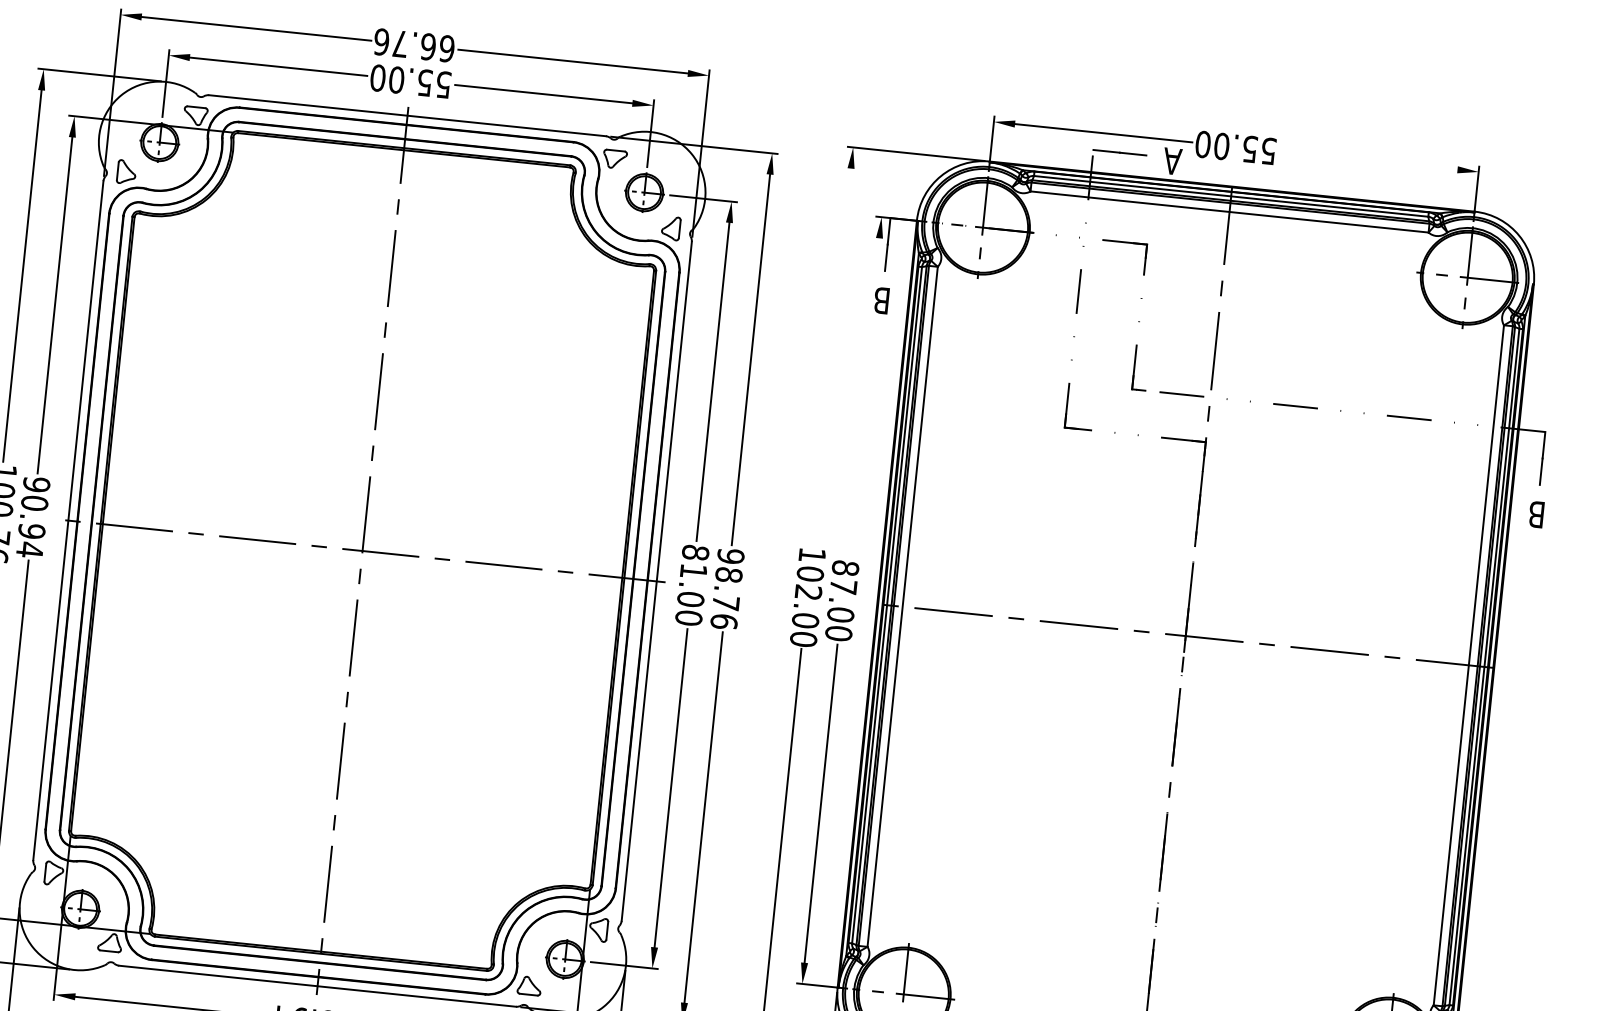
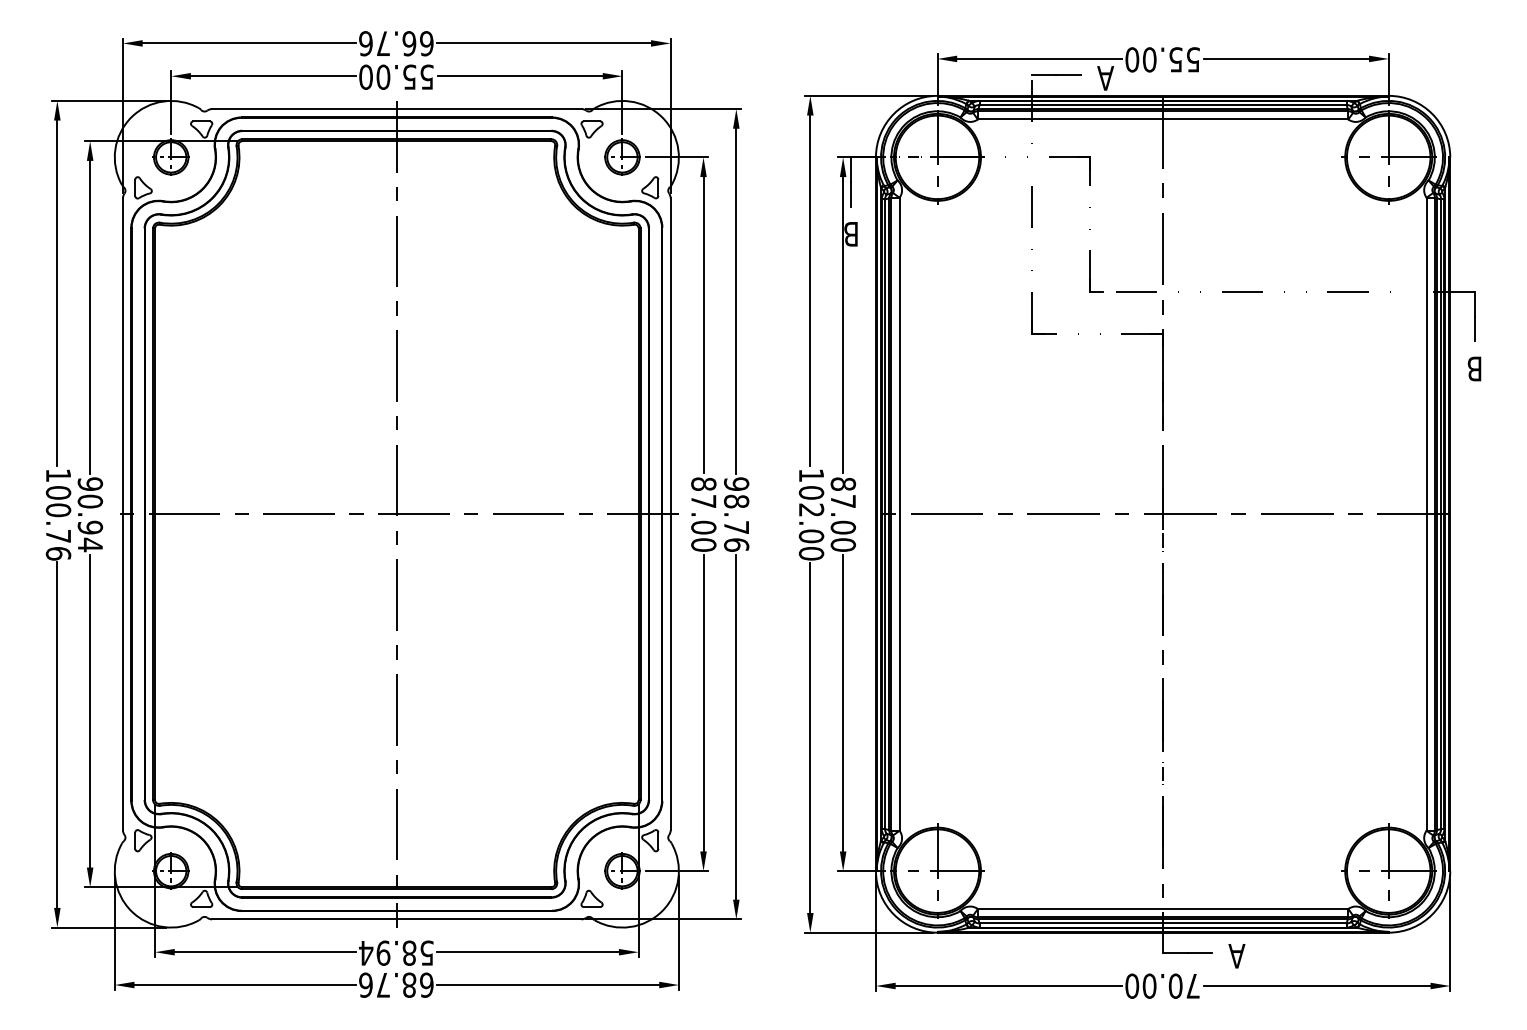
line: (1368, 160) -> (1286, 58), added
line: (831, 356) -> (810, 290), added
line: (863, 397) -> (843, 325), added
text: (693, 571) -> (703, 501), 81.00 -> 87.00

